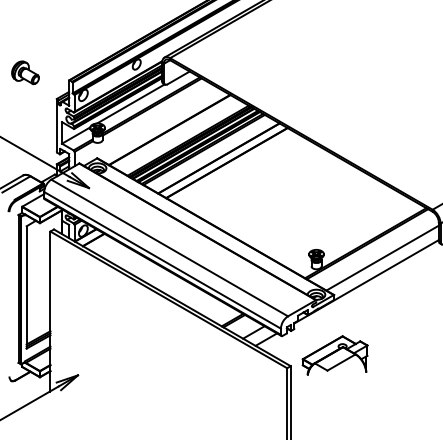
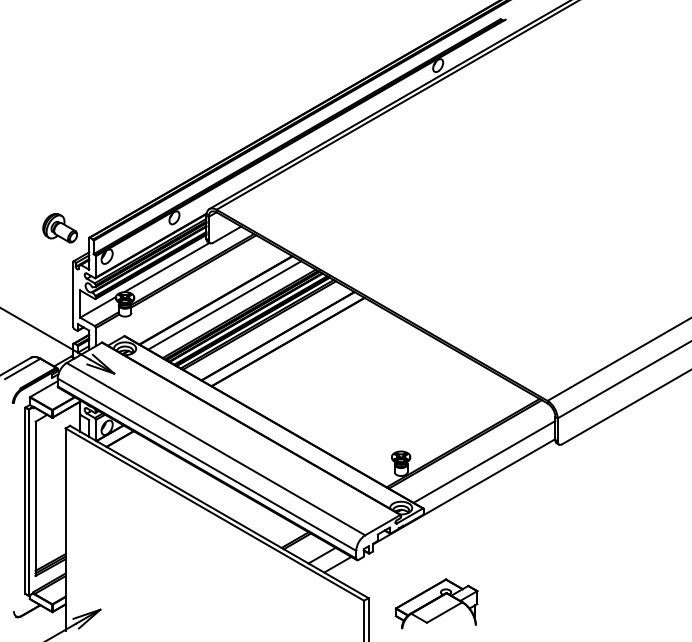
part: (24, 73) -> (59, 228), moved
line: (176, 134) -> (224, 305), added
part: (335, 355) -> (436, 603), moved

